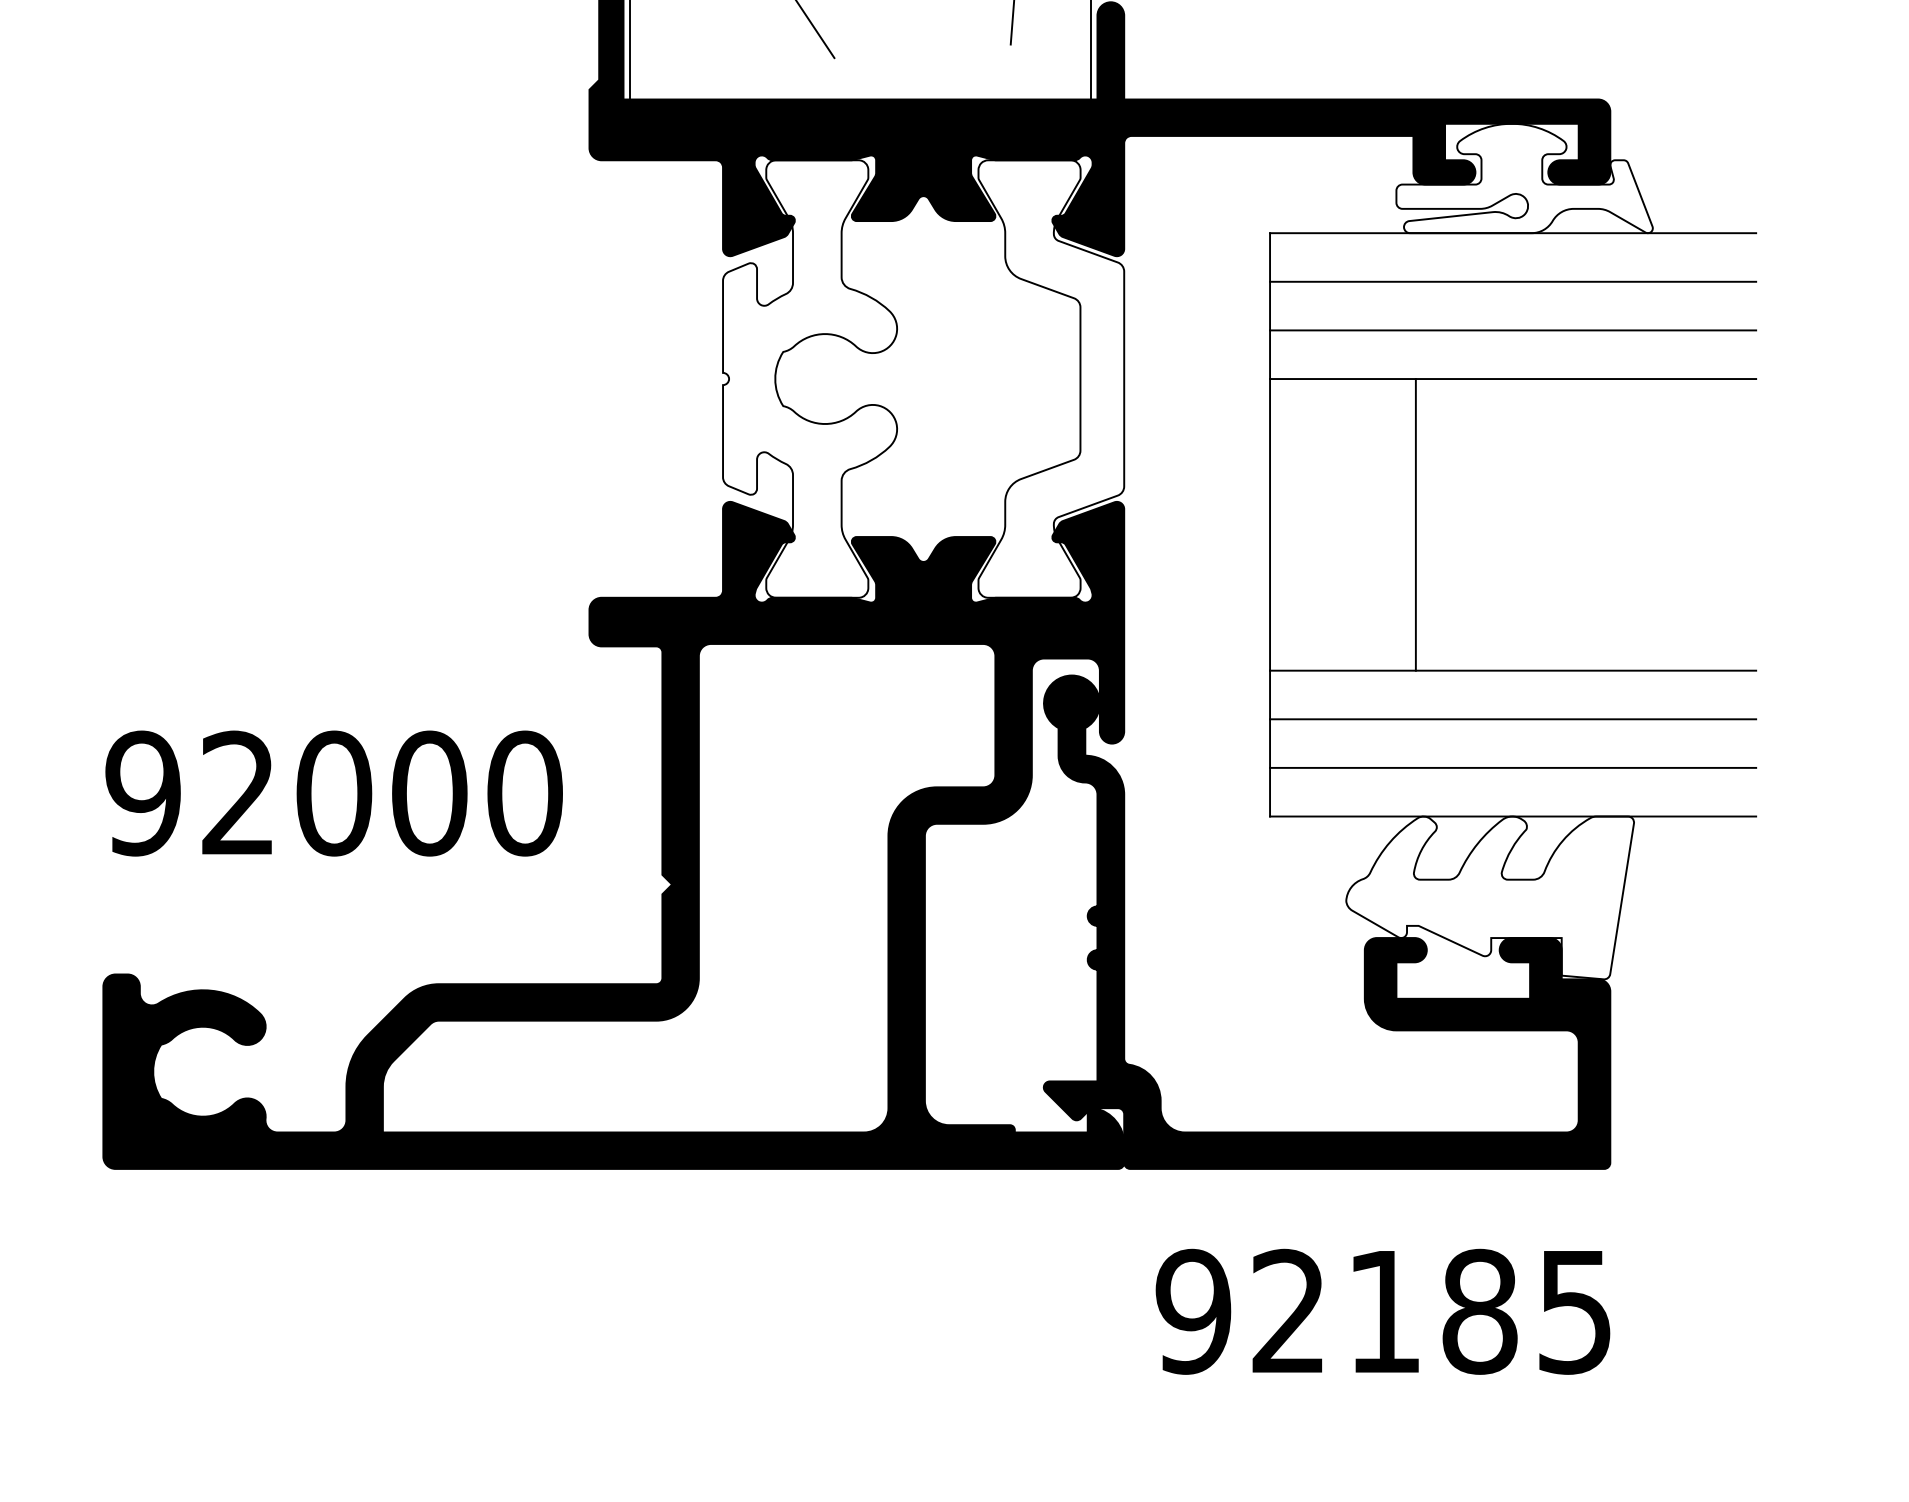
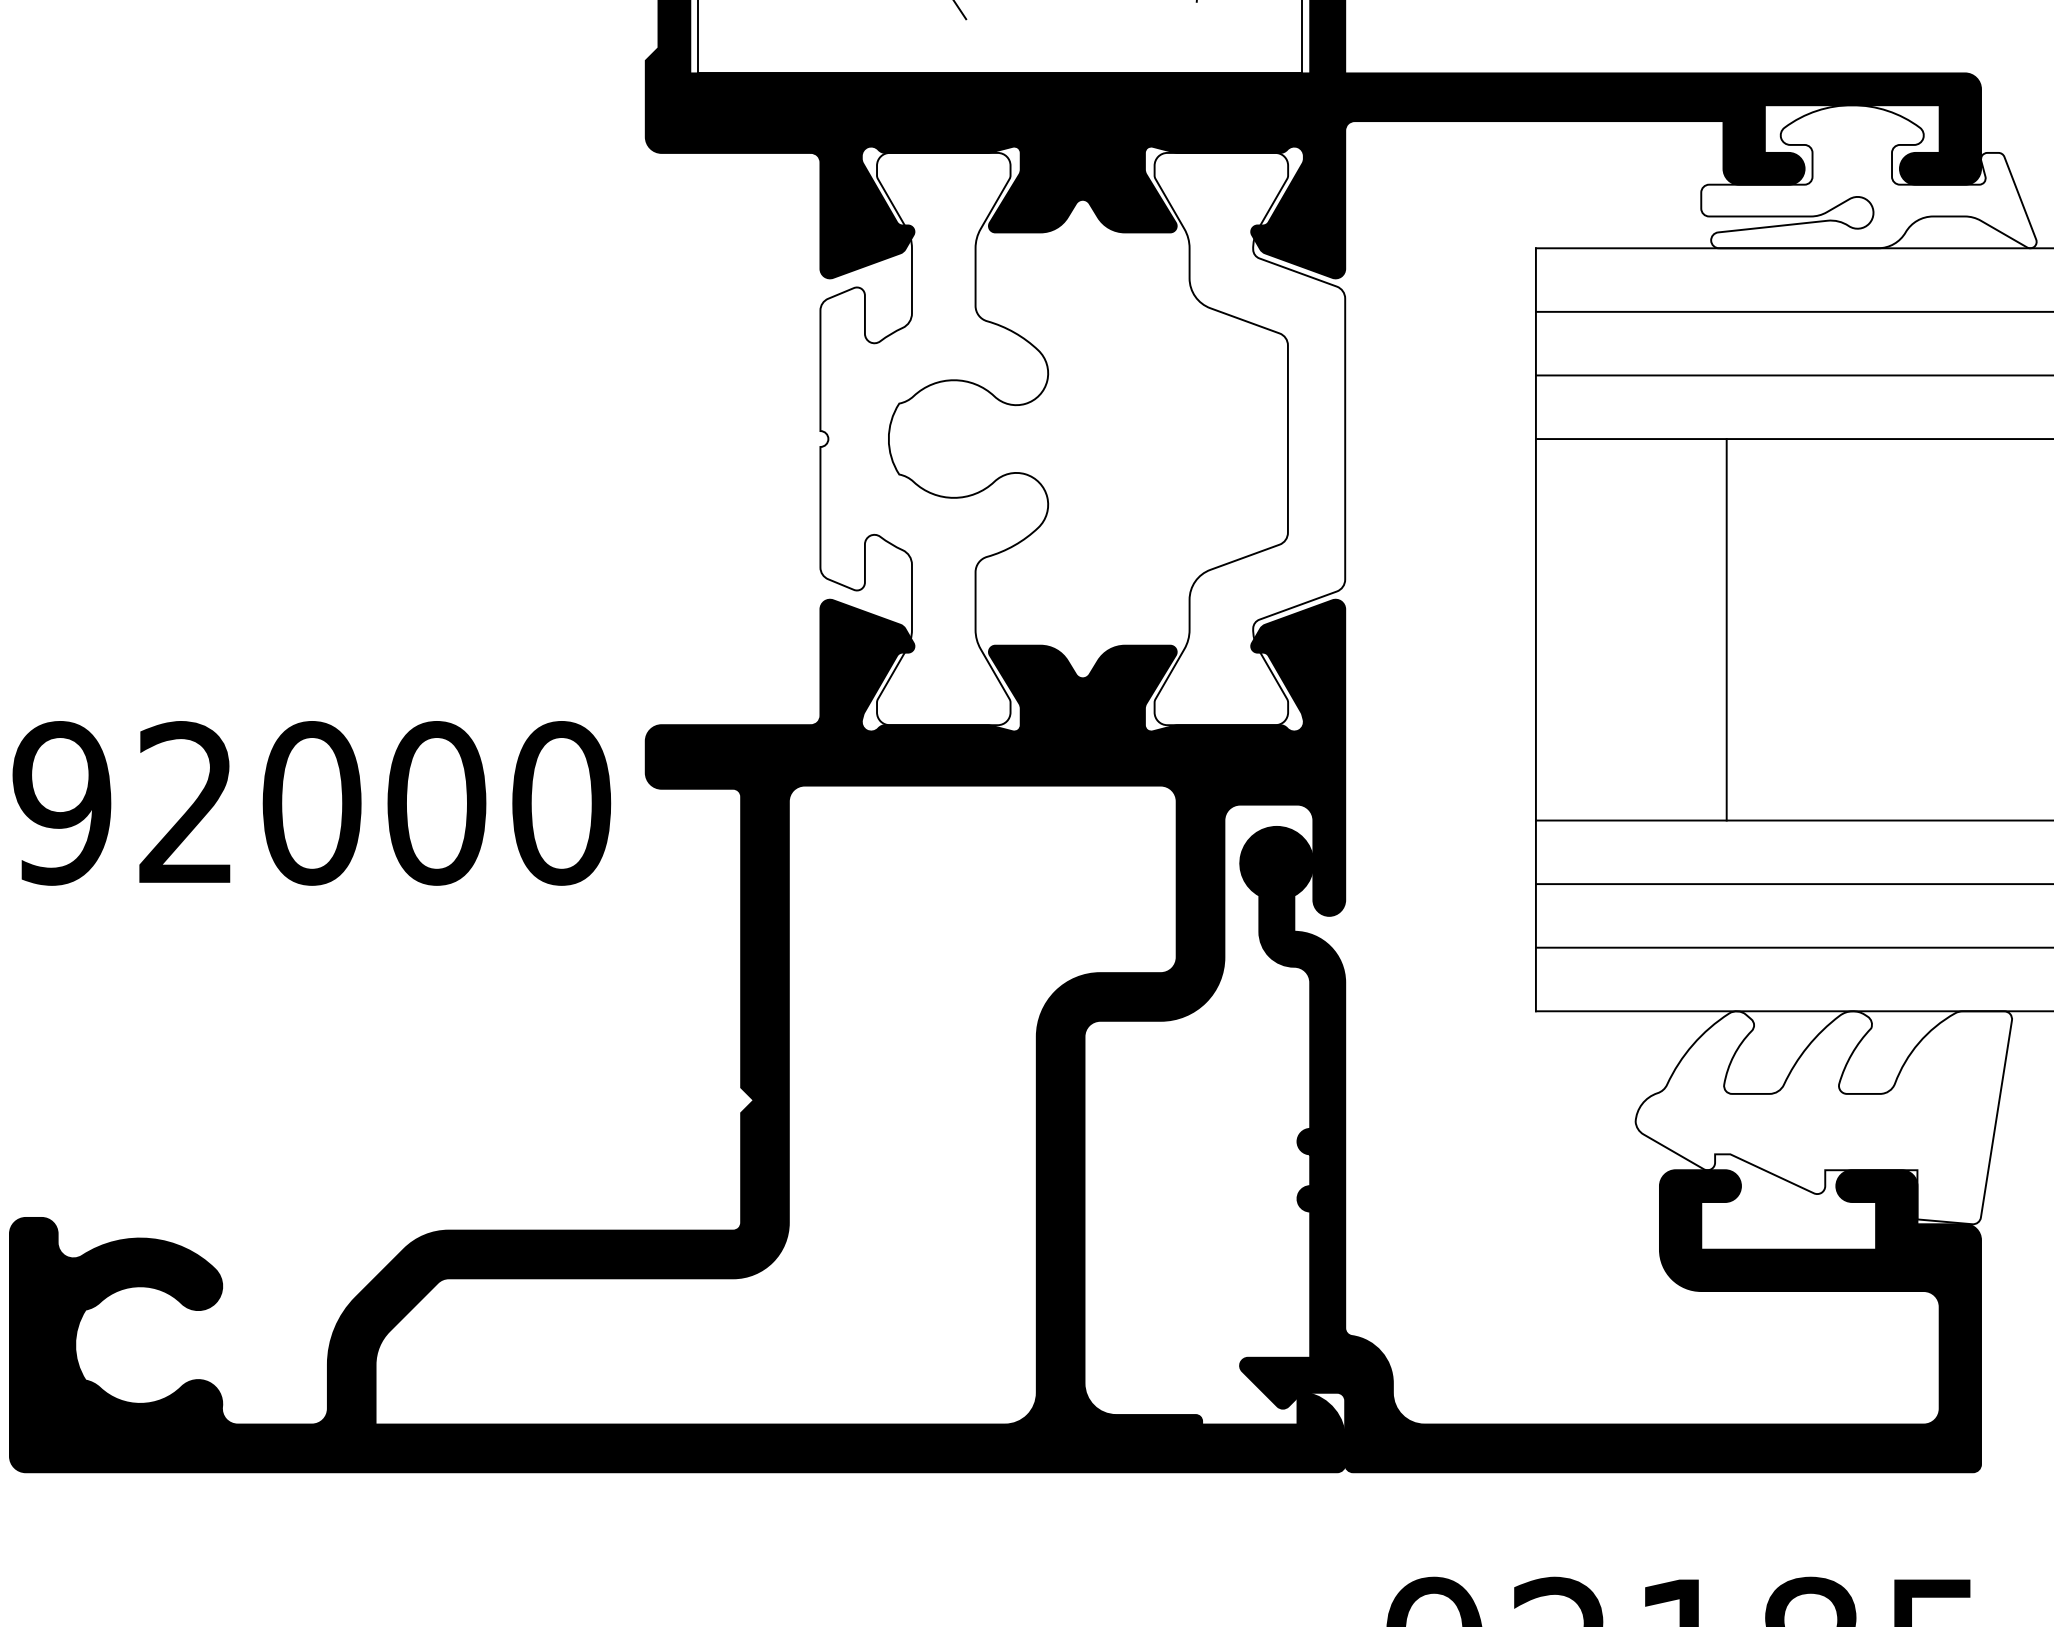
text: (333, 793) -> (310, 803), moved

